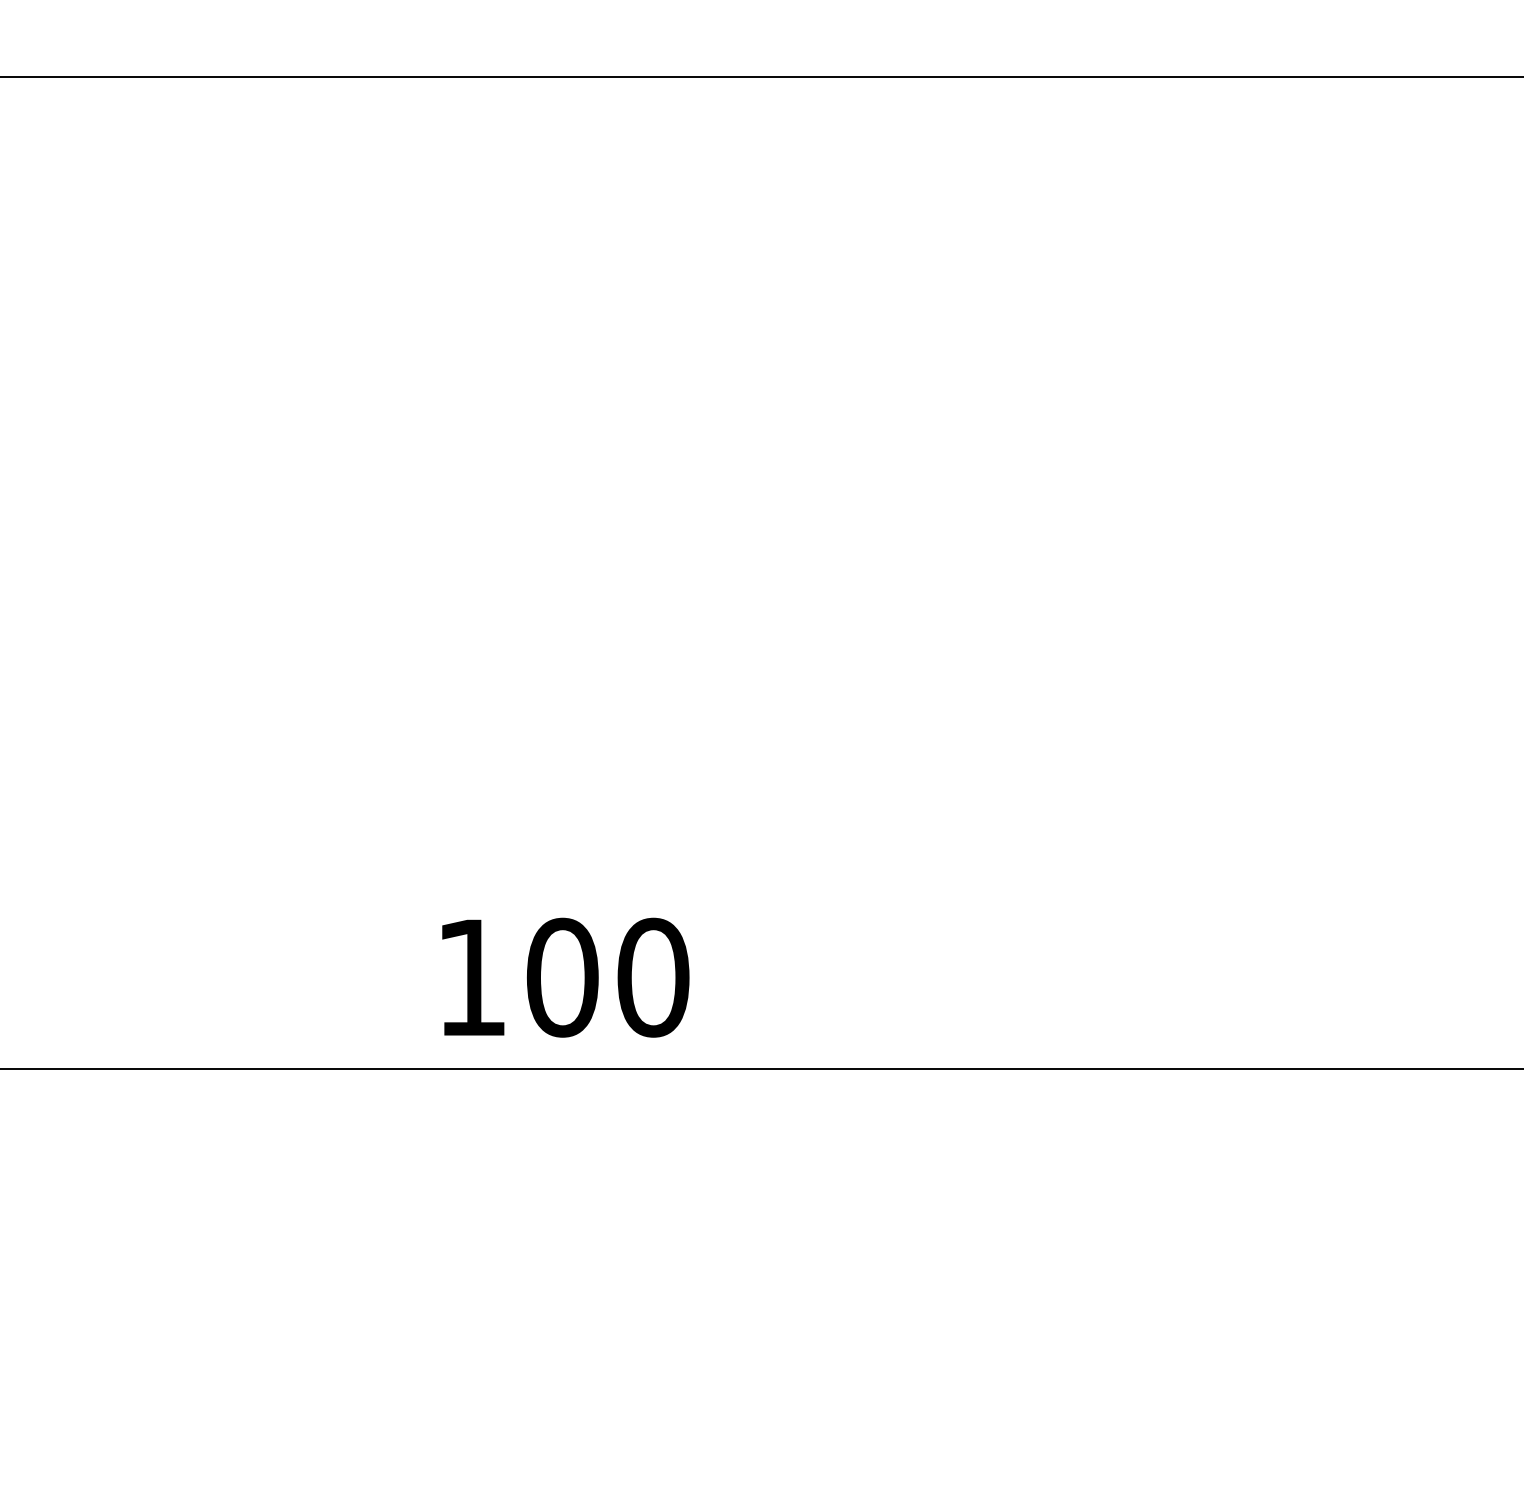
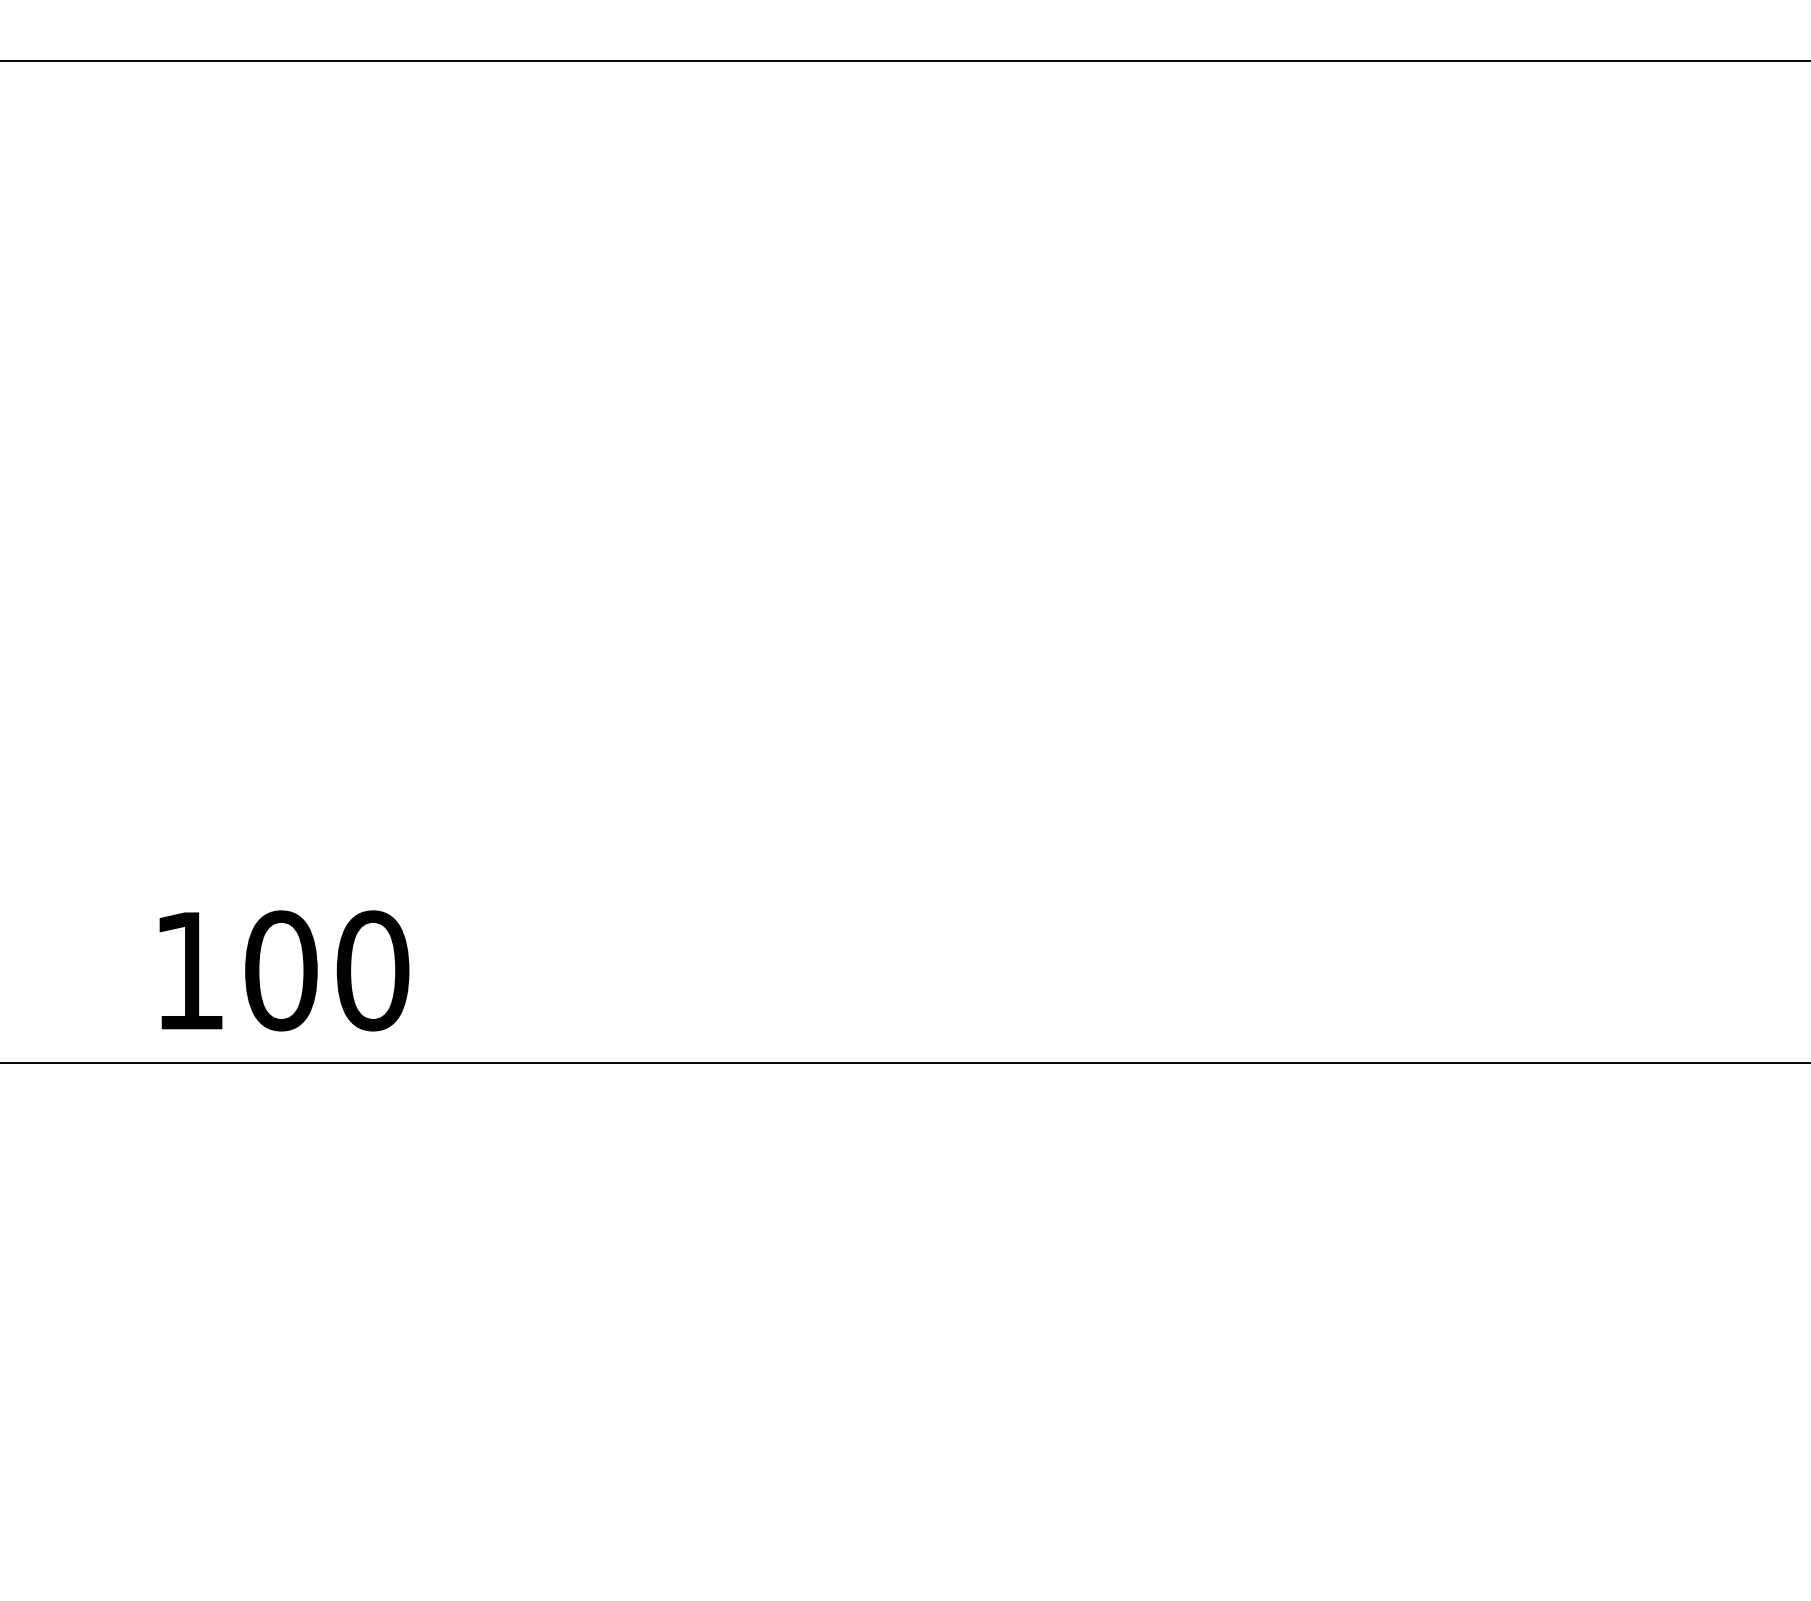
text: (565, 977) -> (284, 970), moved

